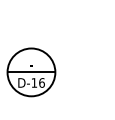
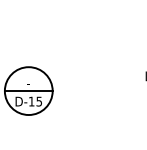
text: (42, 82) -> (39, 101), D-16 -> D-15

